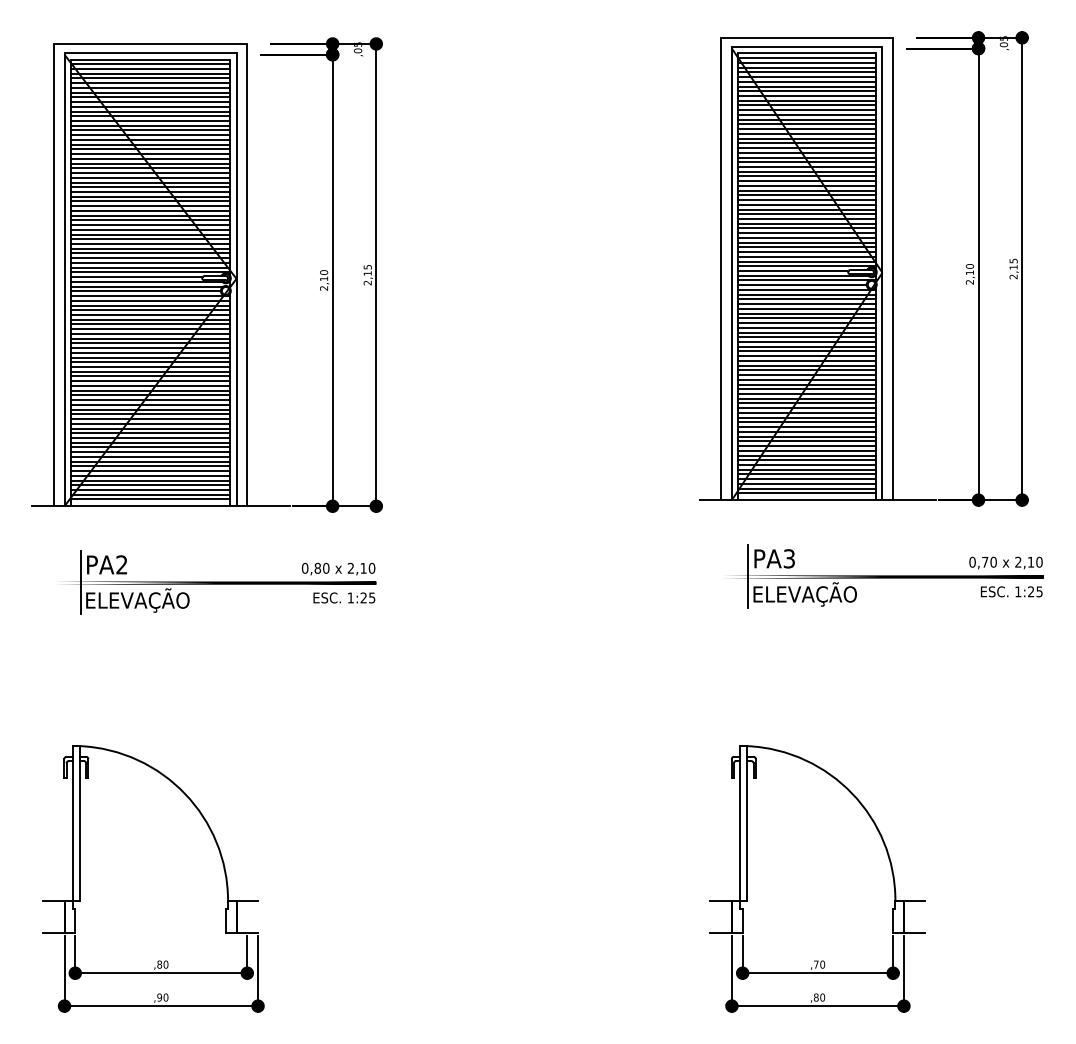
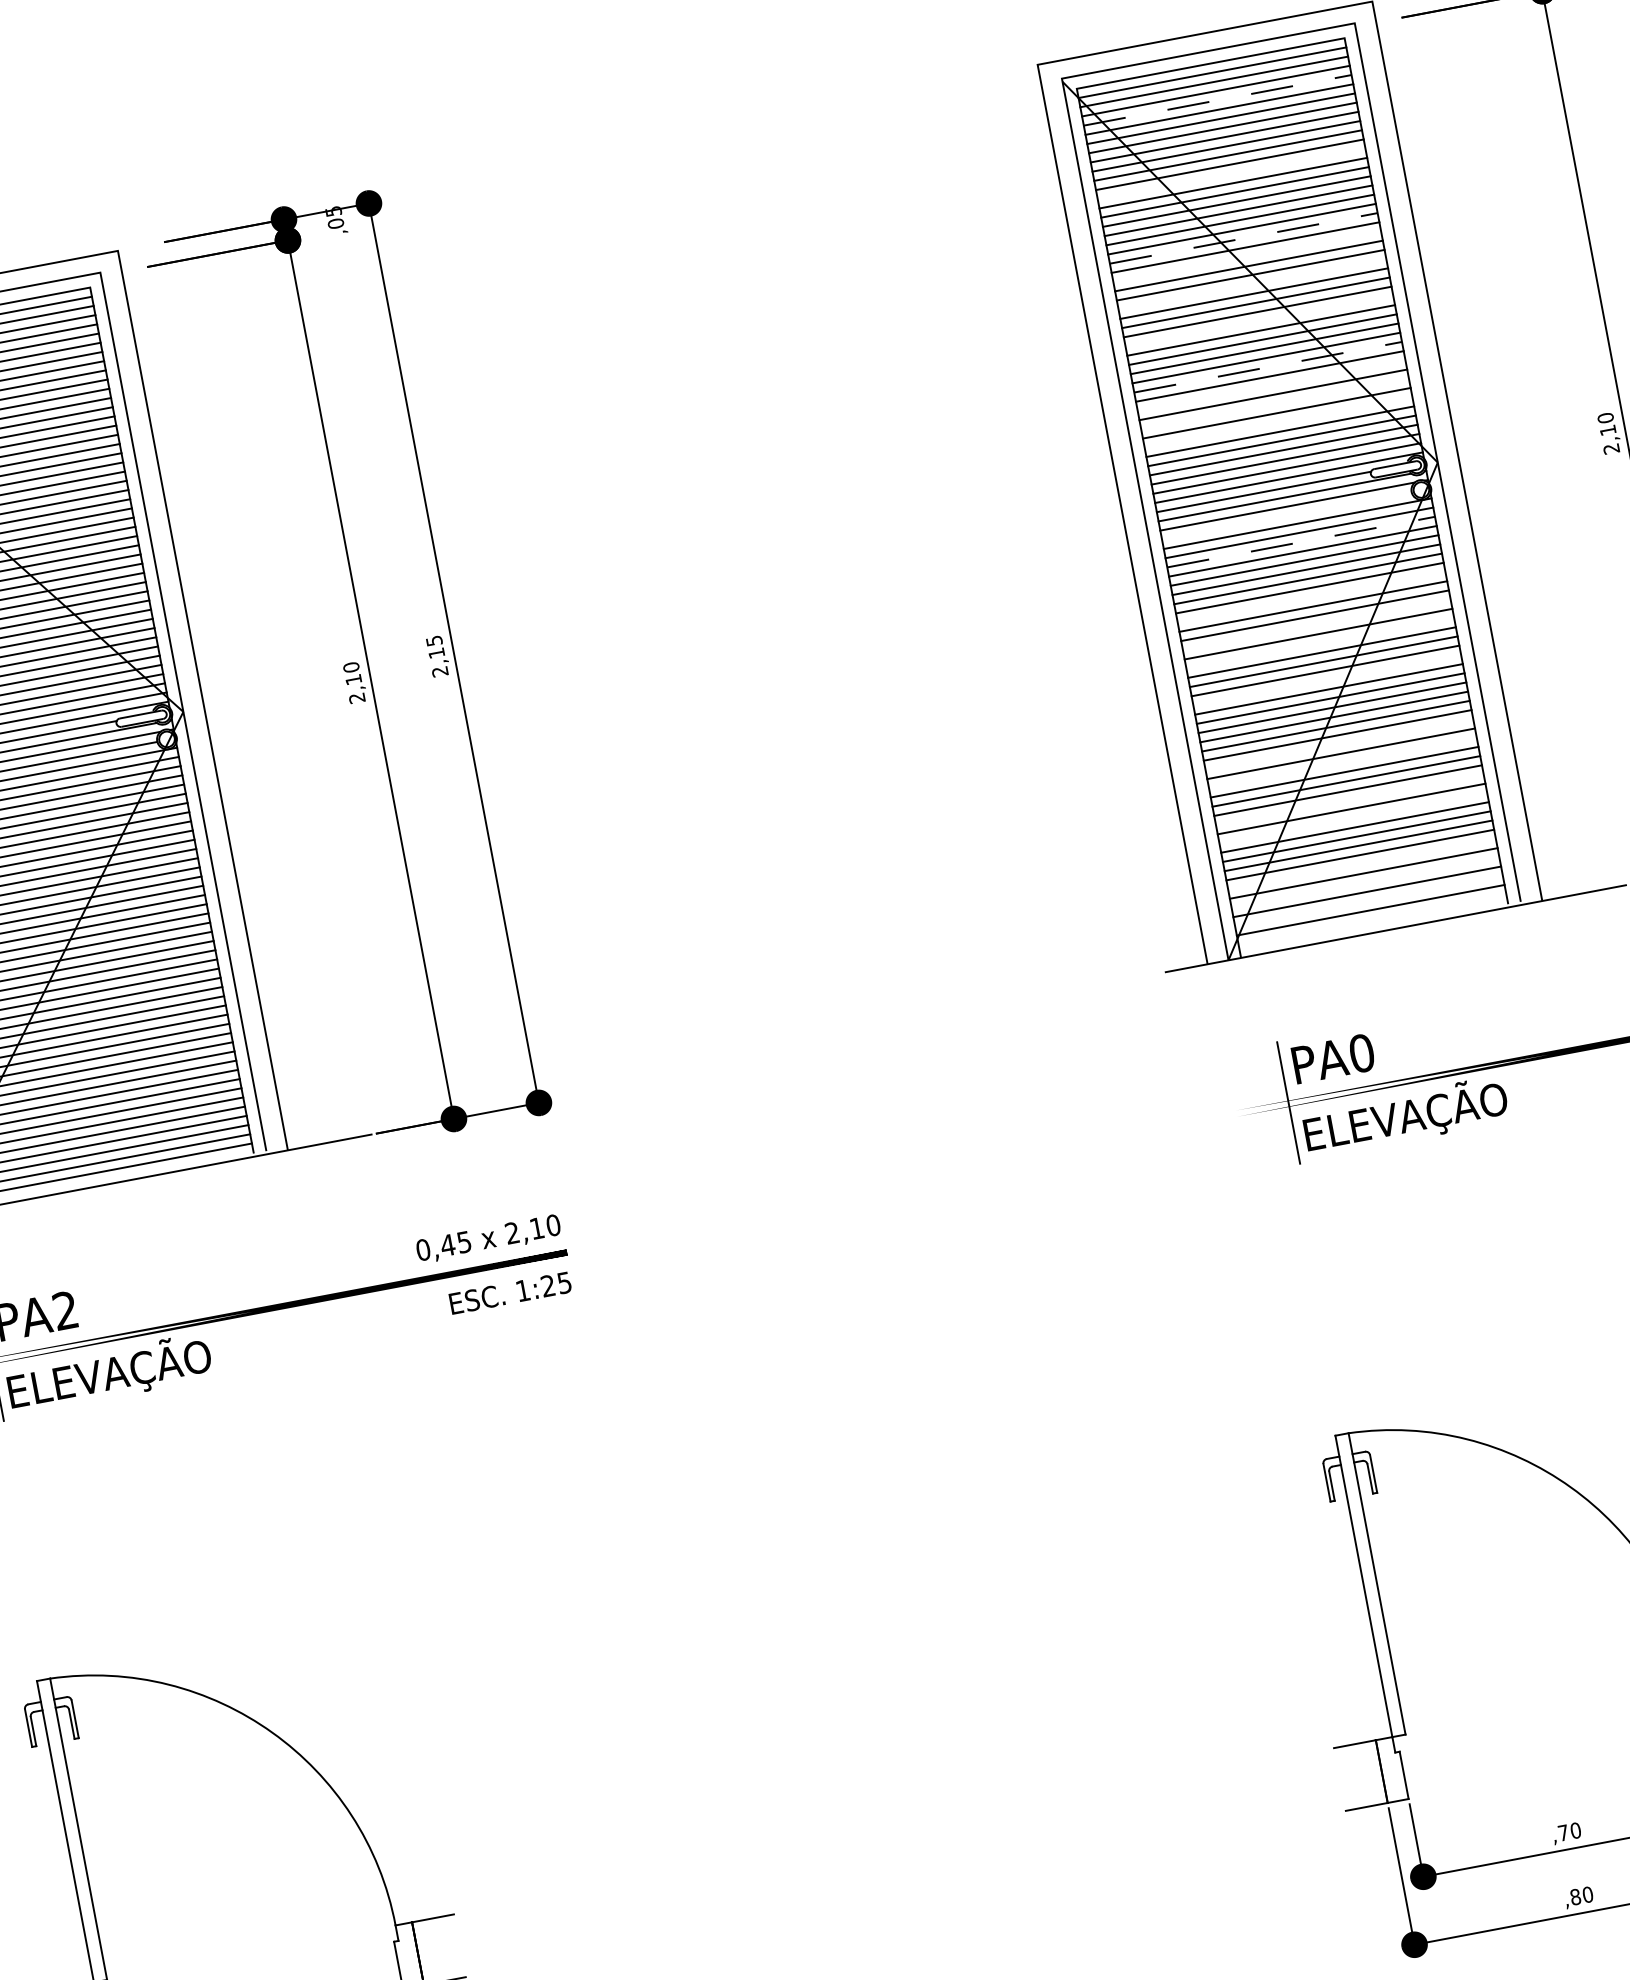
line: (807, 72) -> (1218, 100), solid -> dashed
line: (806, 110) -> (1230, 174), removed
line: (807, 143) -> (1244, 238), solid -> dashed
line: (806, 152) -> (1245, 256), removed
line: (806, 166) -> (1250, 283), removed
line: (806, 185) -> (1257, 320), removed
line: (807, 209) -> (1268, 367), solid -> dashed
line: (806, 219) -> (1270, 386), removed
line: (806, 228) -> (1273, 404), removed
line: (806, 237) -> (1277, 421), removed
line: (802, 285) -> (1286, 516), removed
line: (807, 299) -> (1301, 542), solid -> dashed
line: (806, 327) -> (1310, 597), removed
line: (806, 342) -> (1315, 626), removed
line: (806, 351) -> (1318, 643), removed
line: (806, 370) -> (1325, 680), removed
line: (806, 403) -> (1338, 744), removed
line: (806, 412) -> (1341, 762), removed
line: (806, 431) -> (1348, 799), removed
line: (806, 441) -> (1352, 818), removed
line: (806, 464) -> (1360, 863), removed
line: (806, 474) -> (1364, 883), removed
line: (806, 483) -> (1367, 900), removed
line: (806, 493) -> (1371, 919), removed
text: (789, 558) -> (1361, 1052), PA3 -> PA0
text: (321, 567) -> (454, 1242), 0,80 -> 0,45

